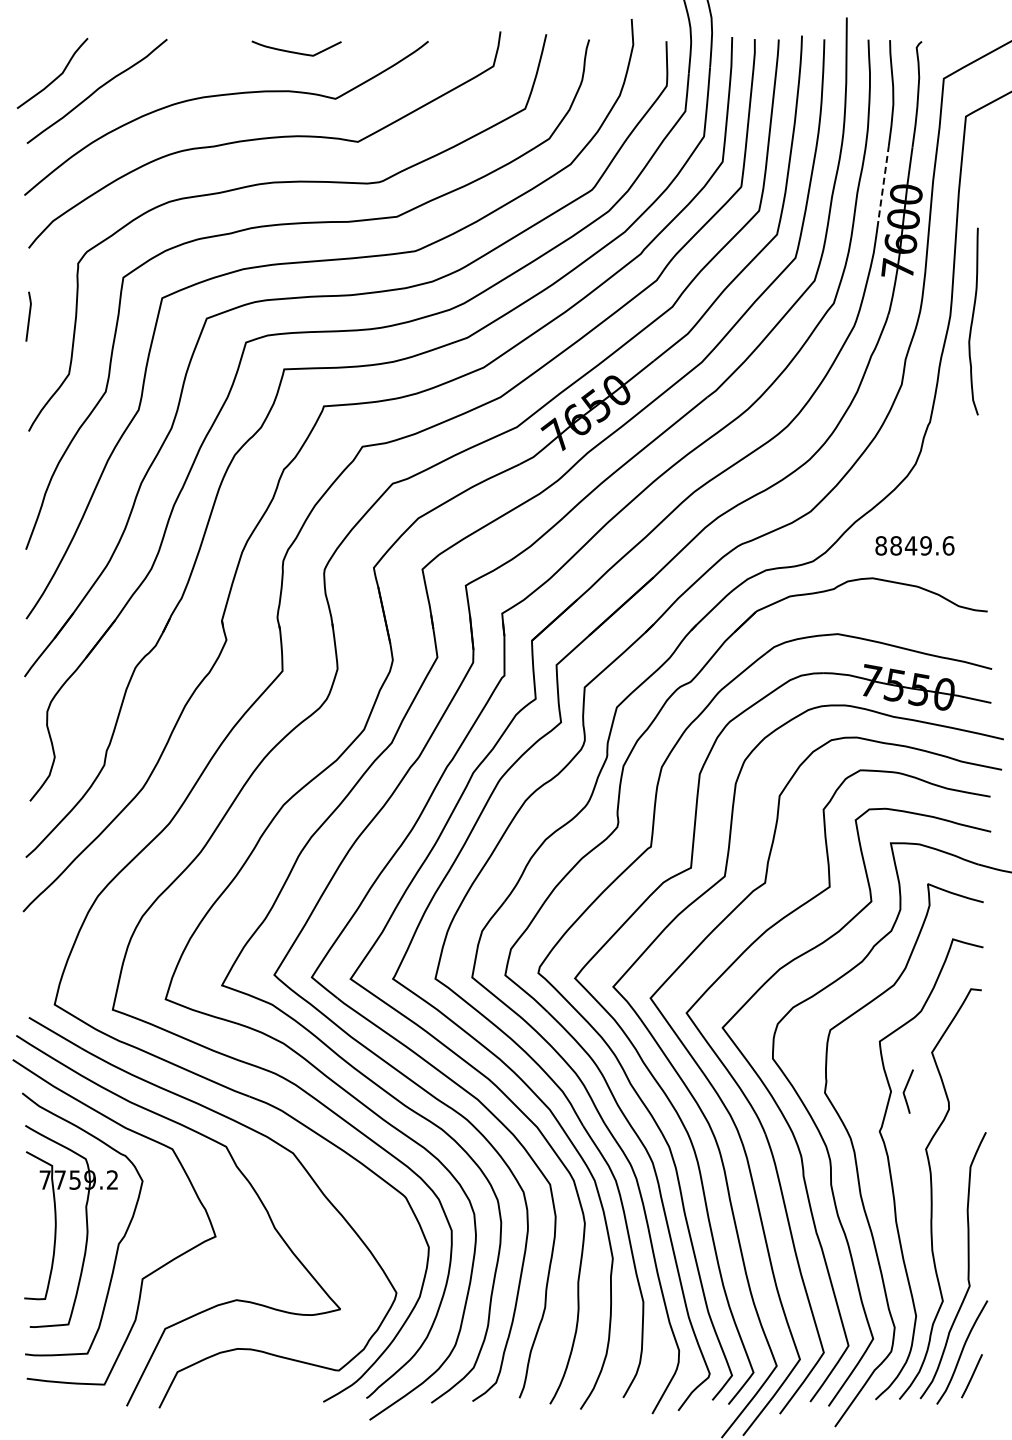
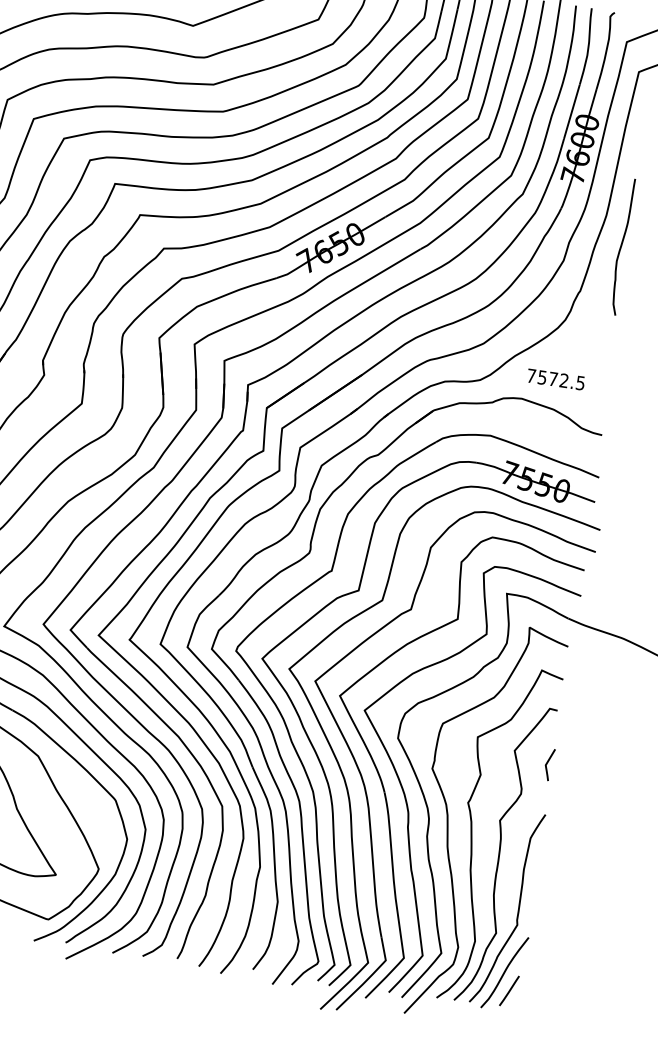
line: (883, 182) -> (571, 111), dashed -> solid
curve: (973, 320) -> (622, 246), moved
text: (914, 545) -> (555, 379), 8849.6 -> 7572.5
curve: (905, 1091) -> (547, 764), moved

